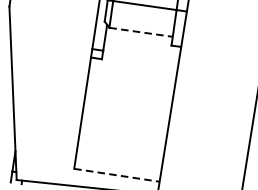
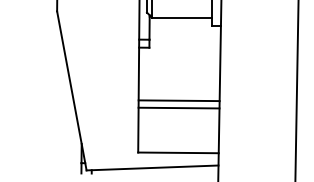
line: (140, 31) -> (181, 17), dashed -> solid
line: (124, 119) -> (178, 100), added
line: (123, 127) -> (178, 107), added
line: (117, 174) -> (178, 152), dashed -> solid

